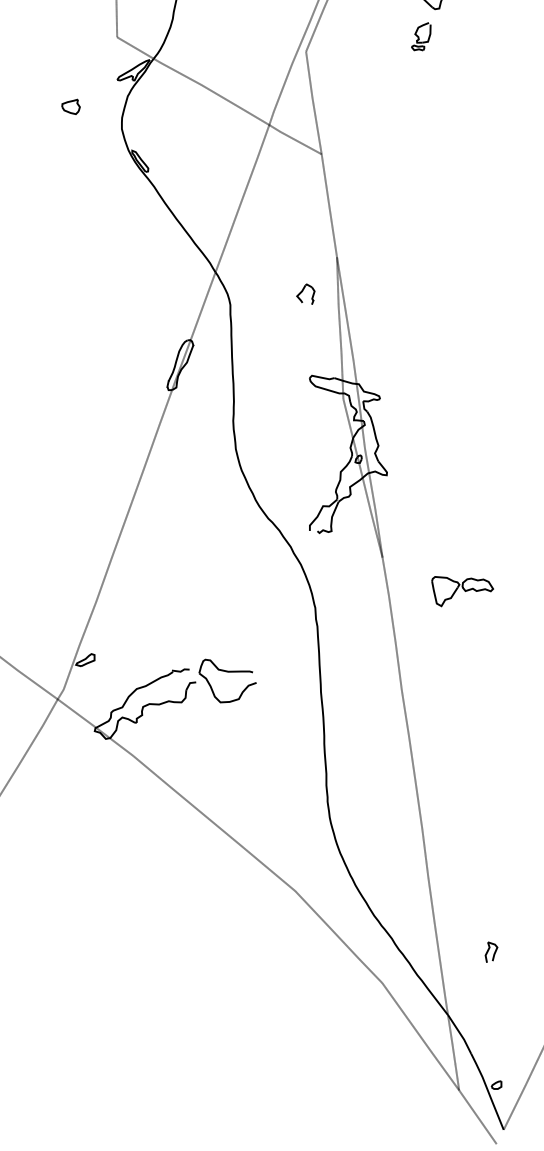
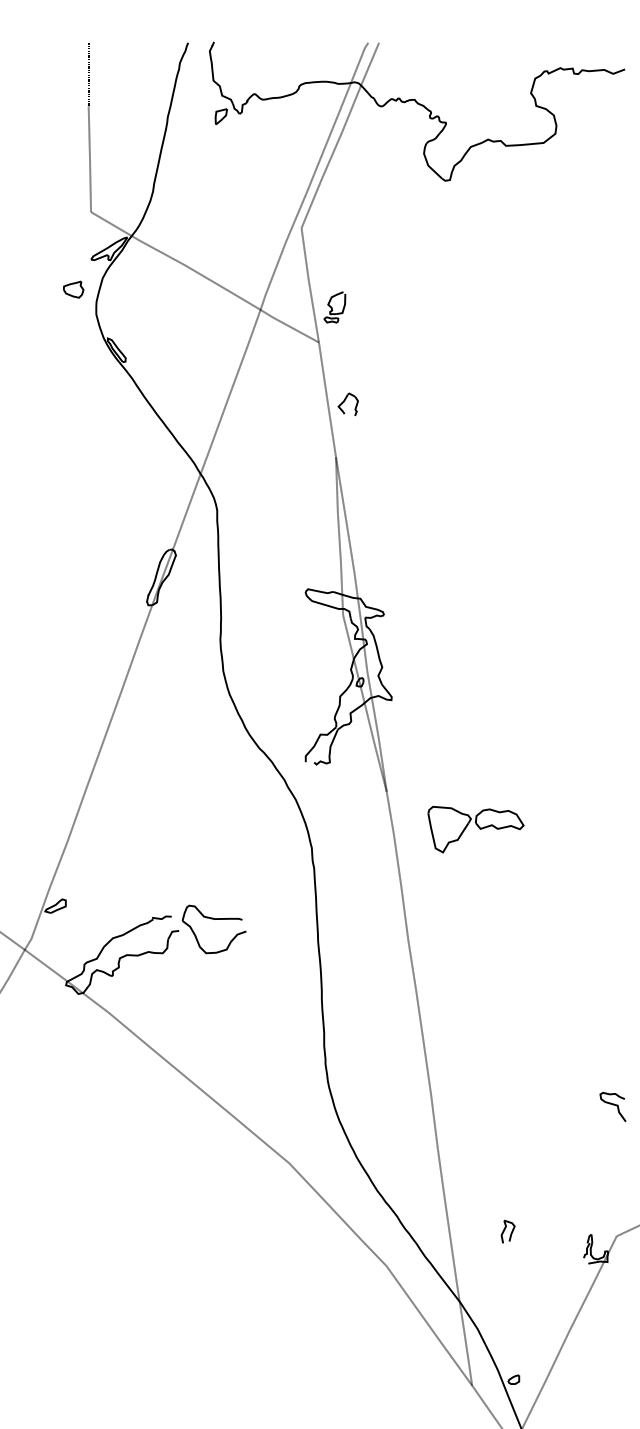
part: (420, 36) -> (334, 307), moved
part: (70, 106) -> (73, 289), moved
part: (305, 294) -> (347, 404), moved
part: (462, 591) -> (475, 829), size x1.4

